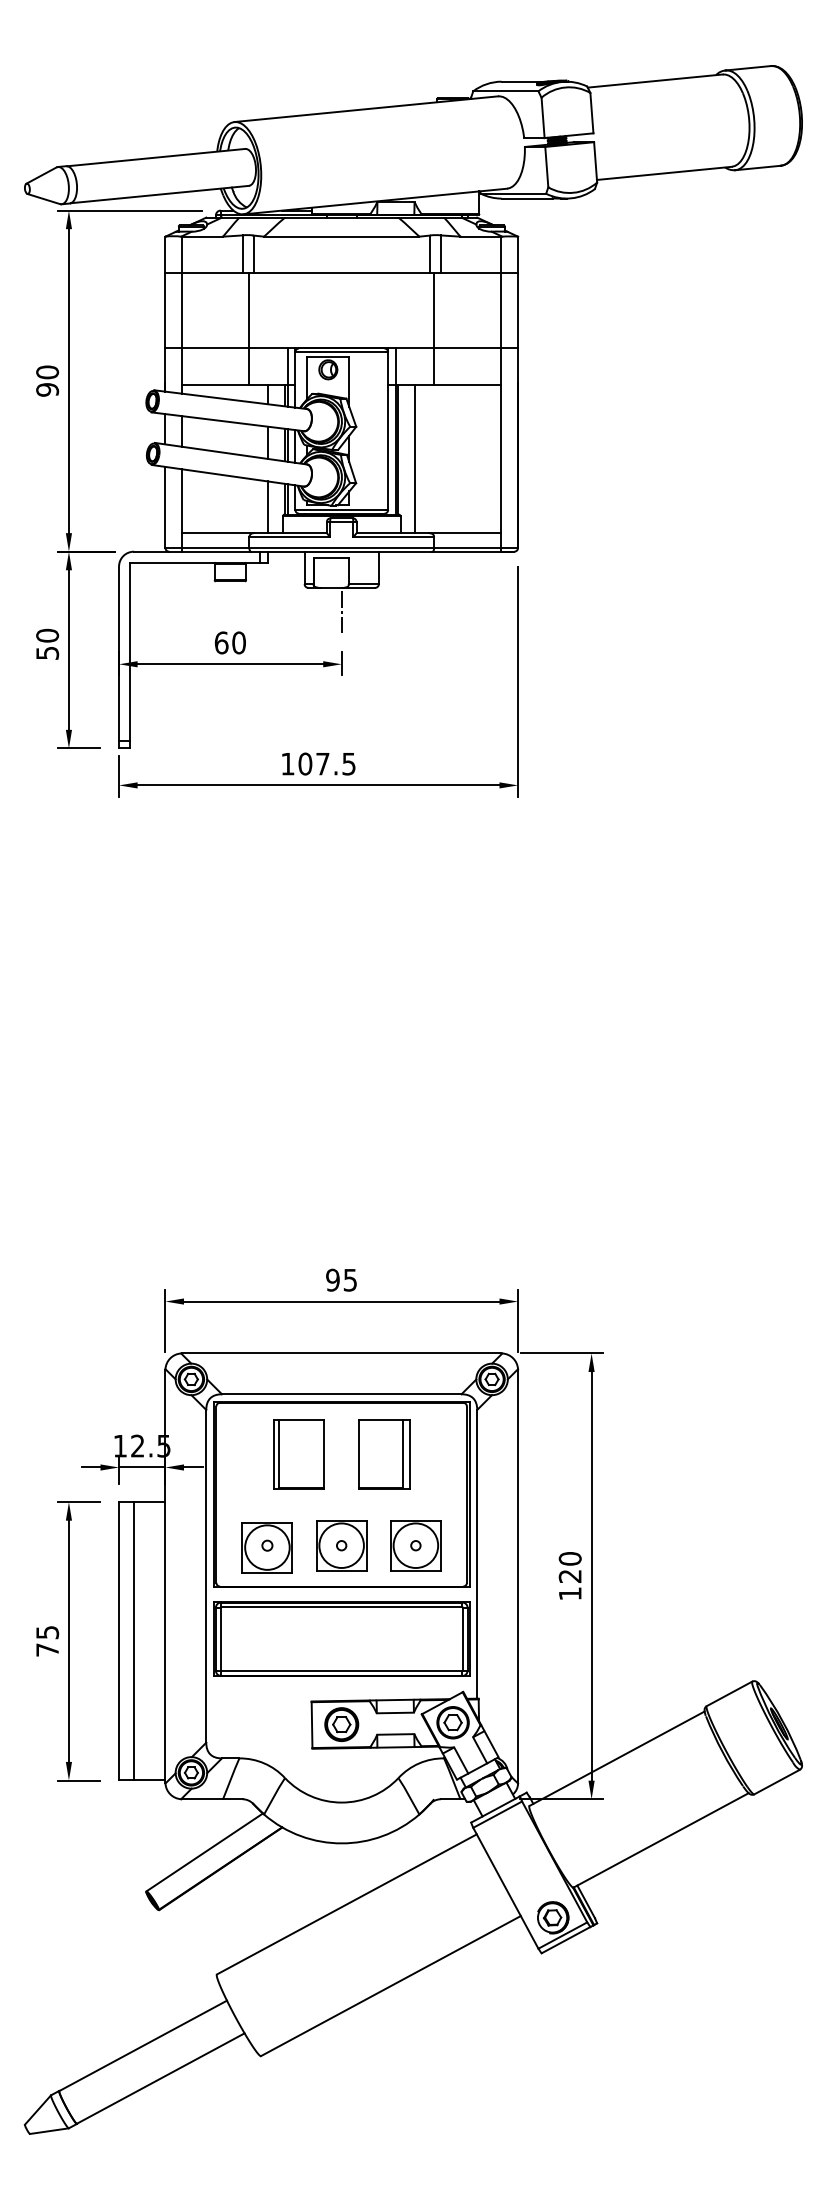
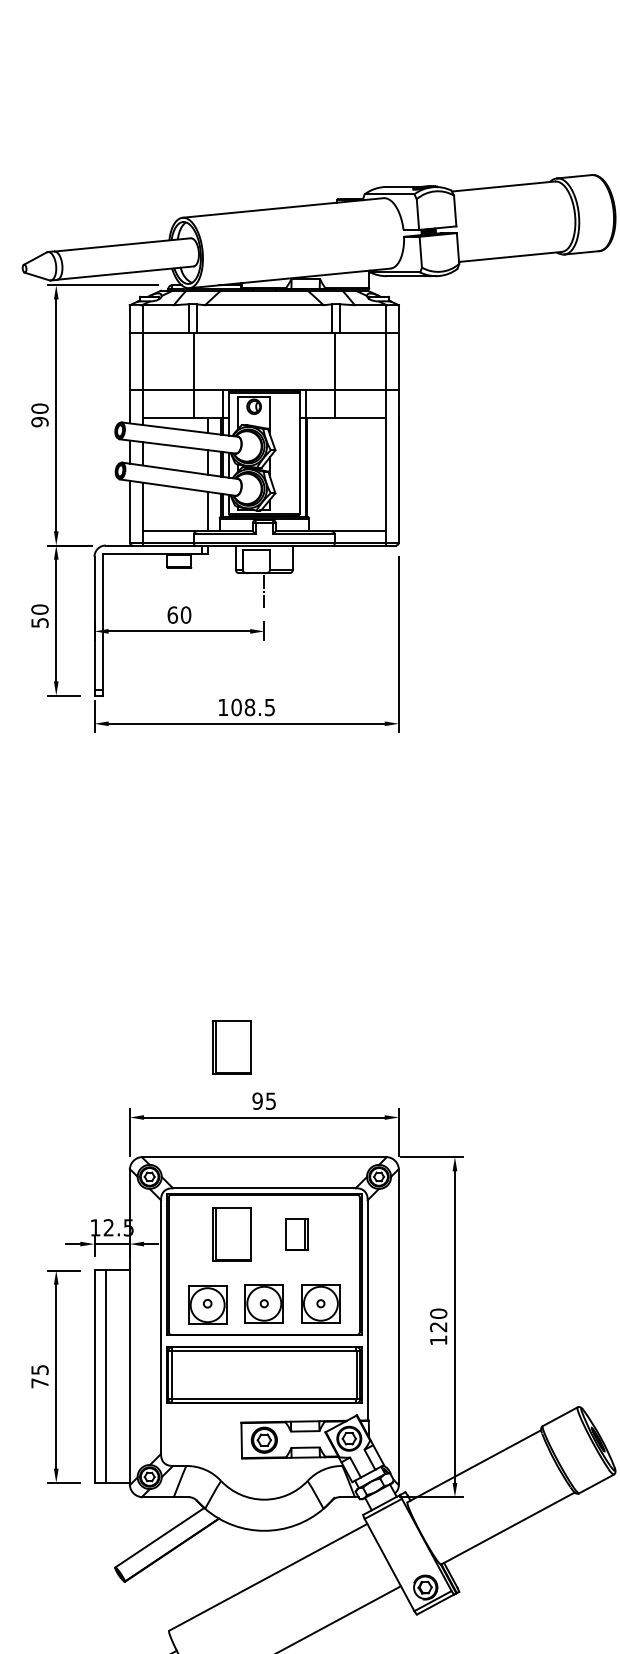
line: (415, 458) -> (320, 474), removed
text: (322, 763) -> (249, 707), 107.5 -> 108.5
part: (298, 1209) -> (231, 1047), added
part: (384, 1454) -> (296, 1234), size x0.6

